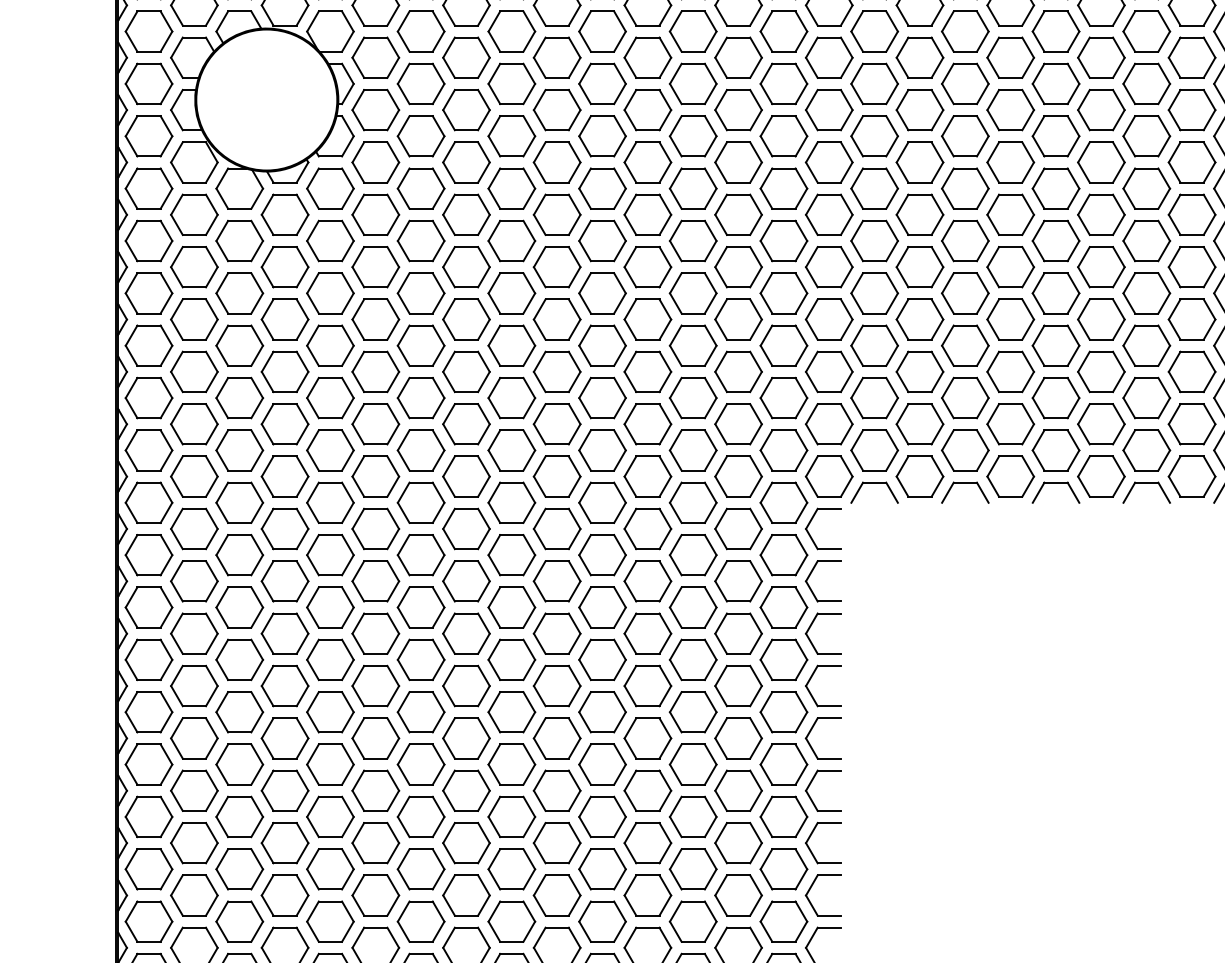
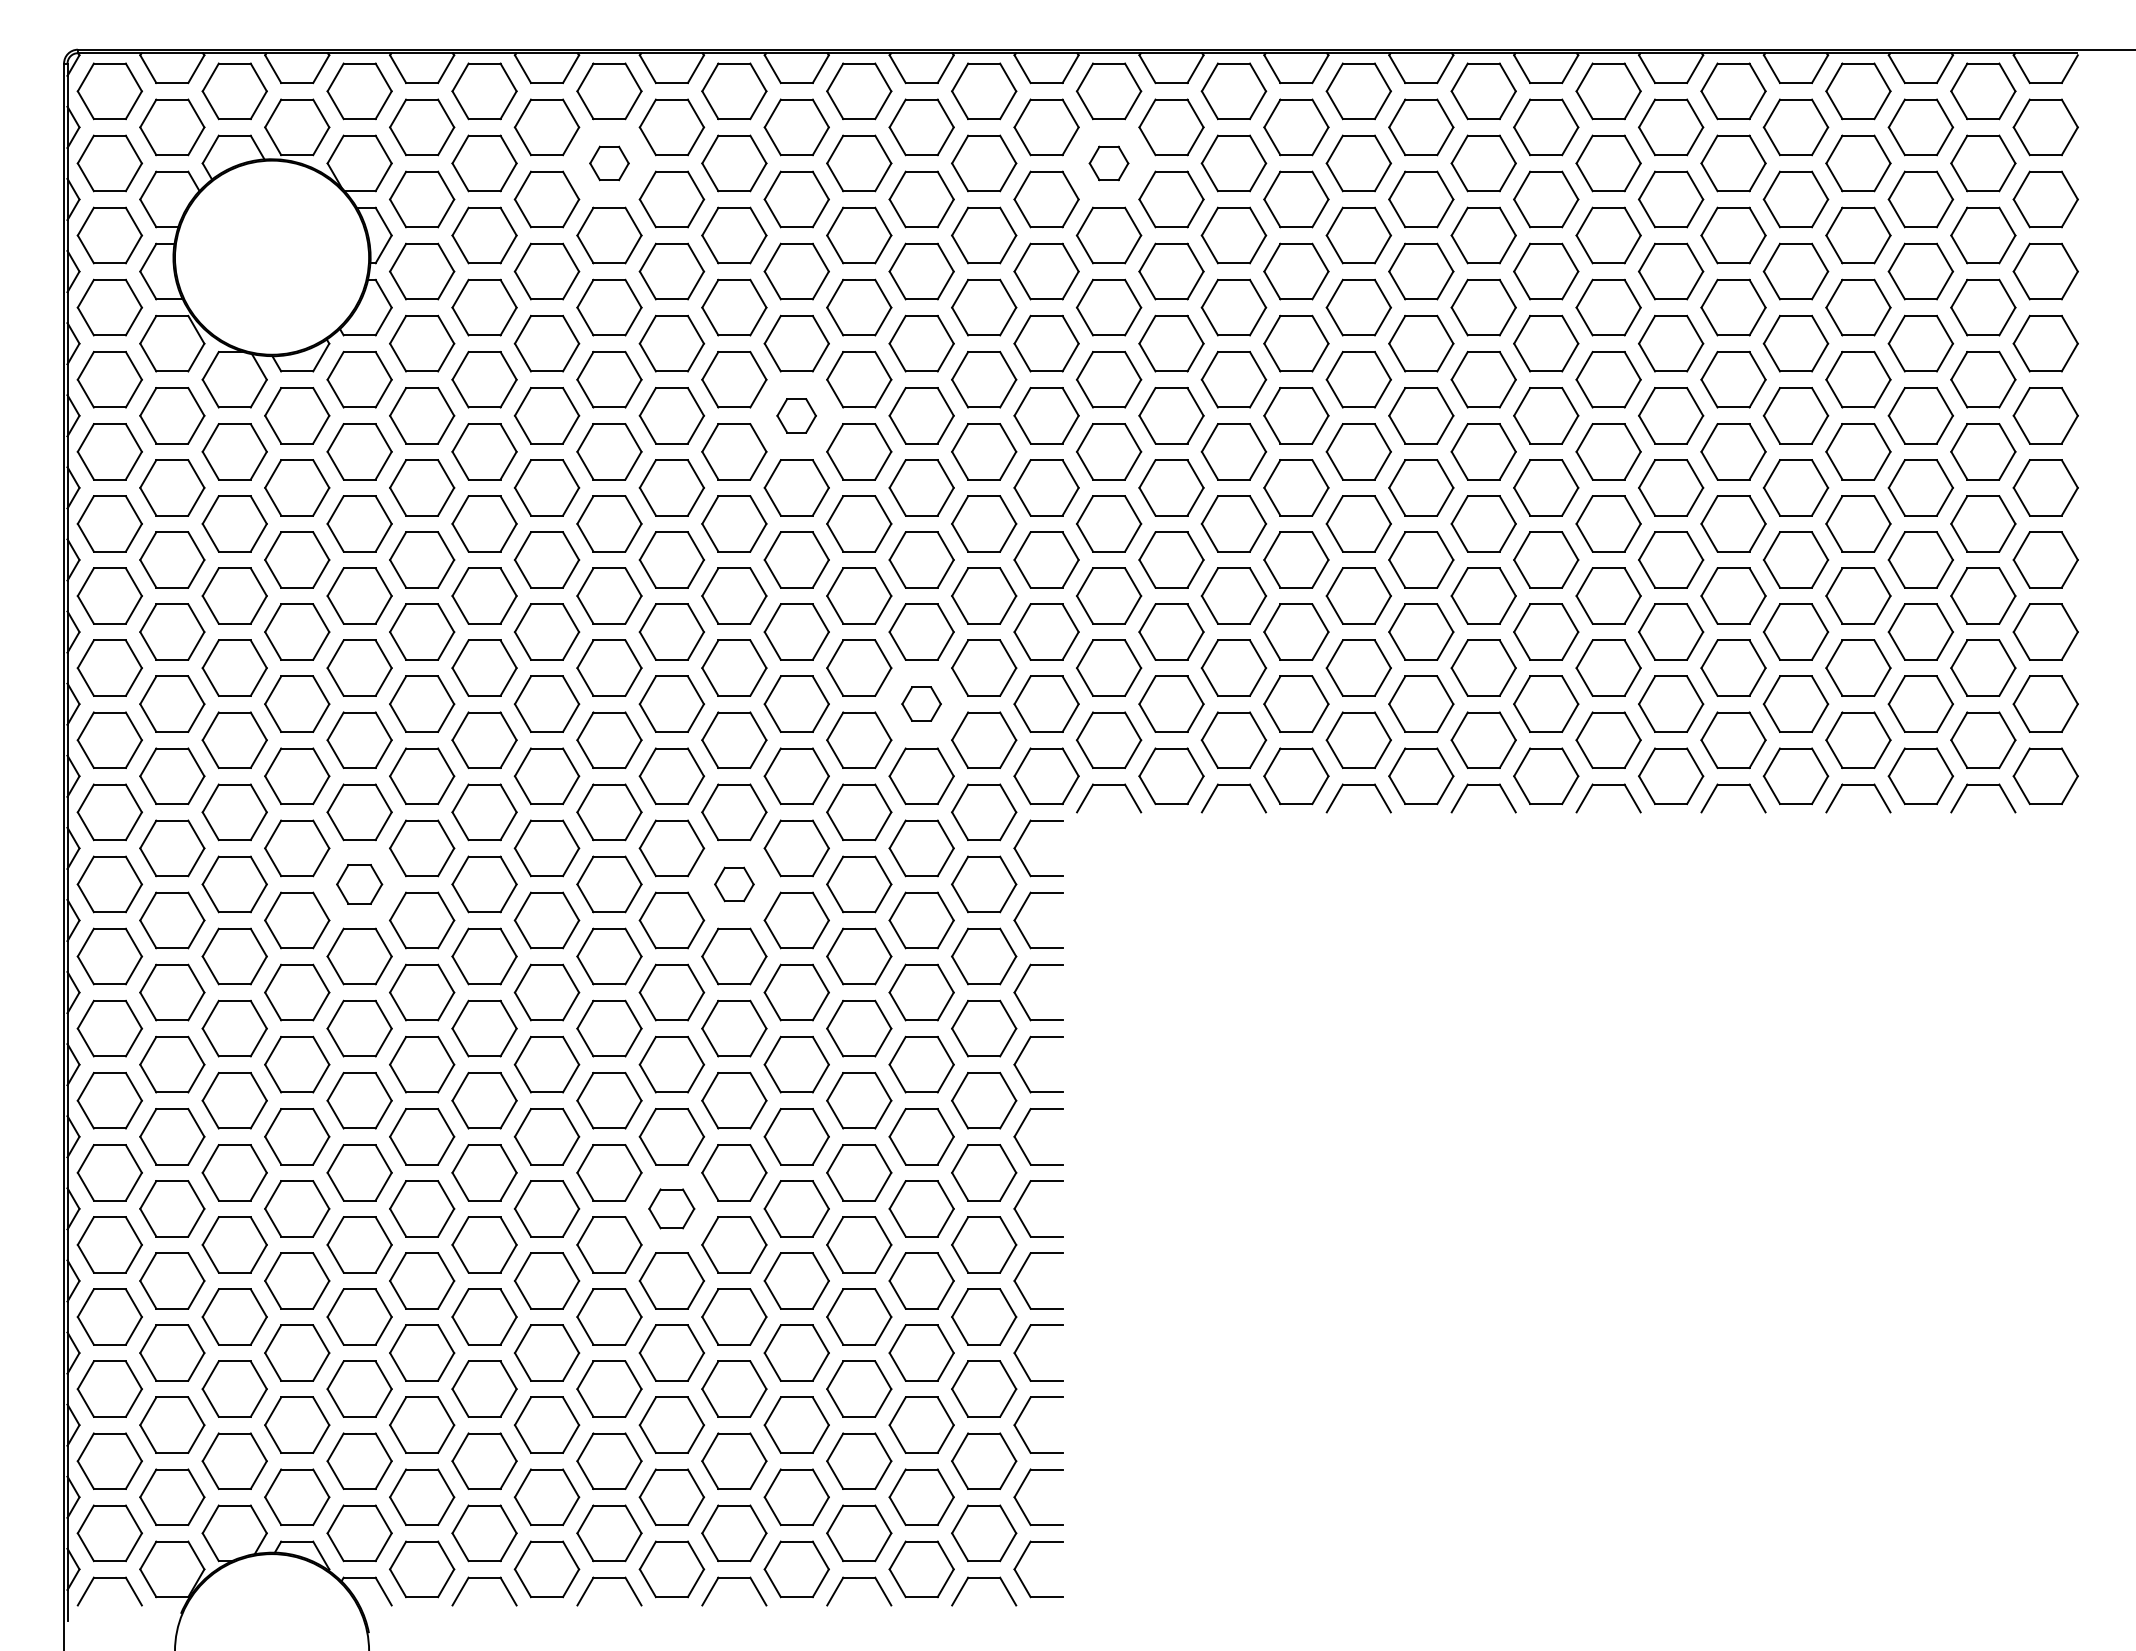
part: (511, 31) -> (609, 163), size x0.6
part: (874, 31) -> (1108, 163), size x0.6
part: (647, 214) -> (796, 415), size x0.6
part: (738, 423) -> (921, 703), size x0.6
part: (330, 555) -> (359, 884), size x0.7
part: (602, 555) -> (734, 884), size x0.6
part: (556, 790) -> (671, 1208), size x0.7

